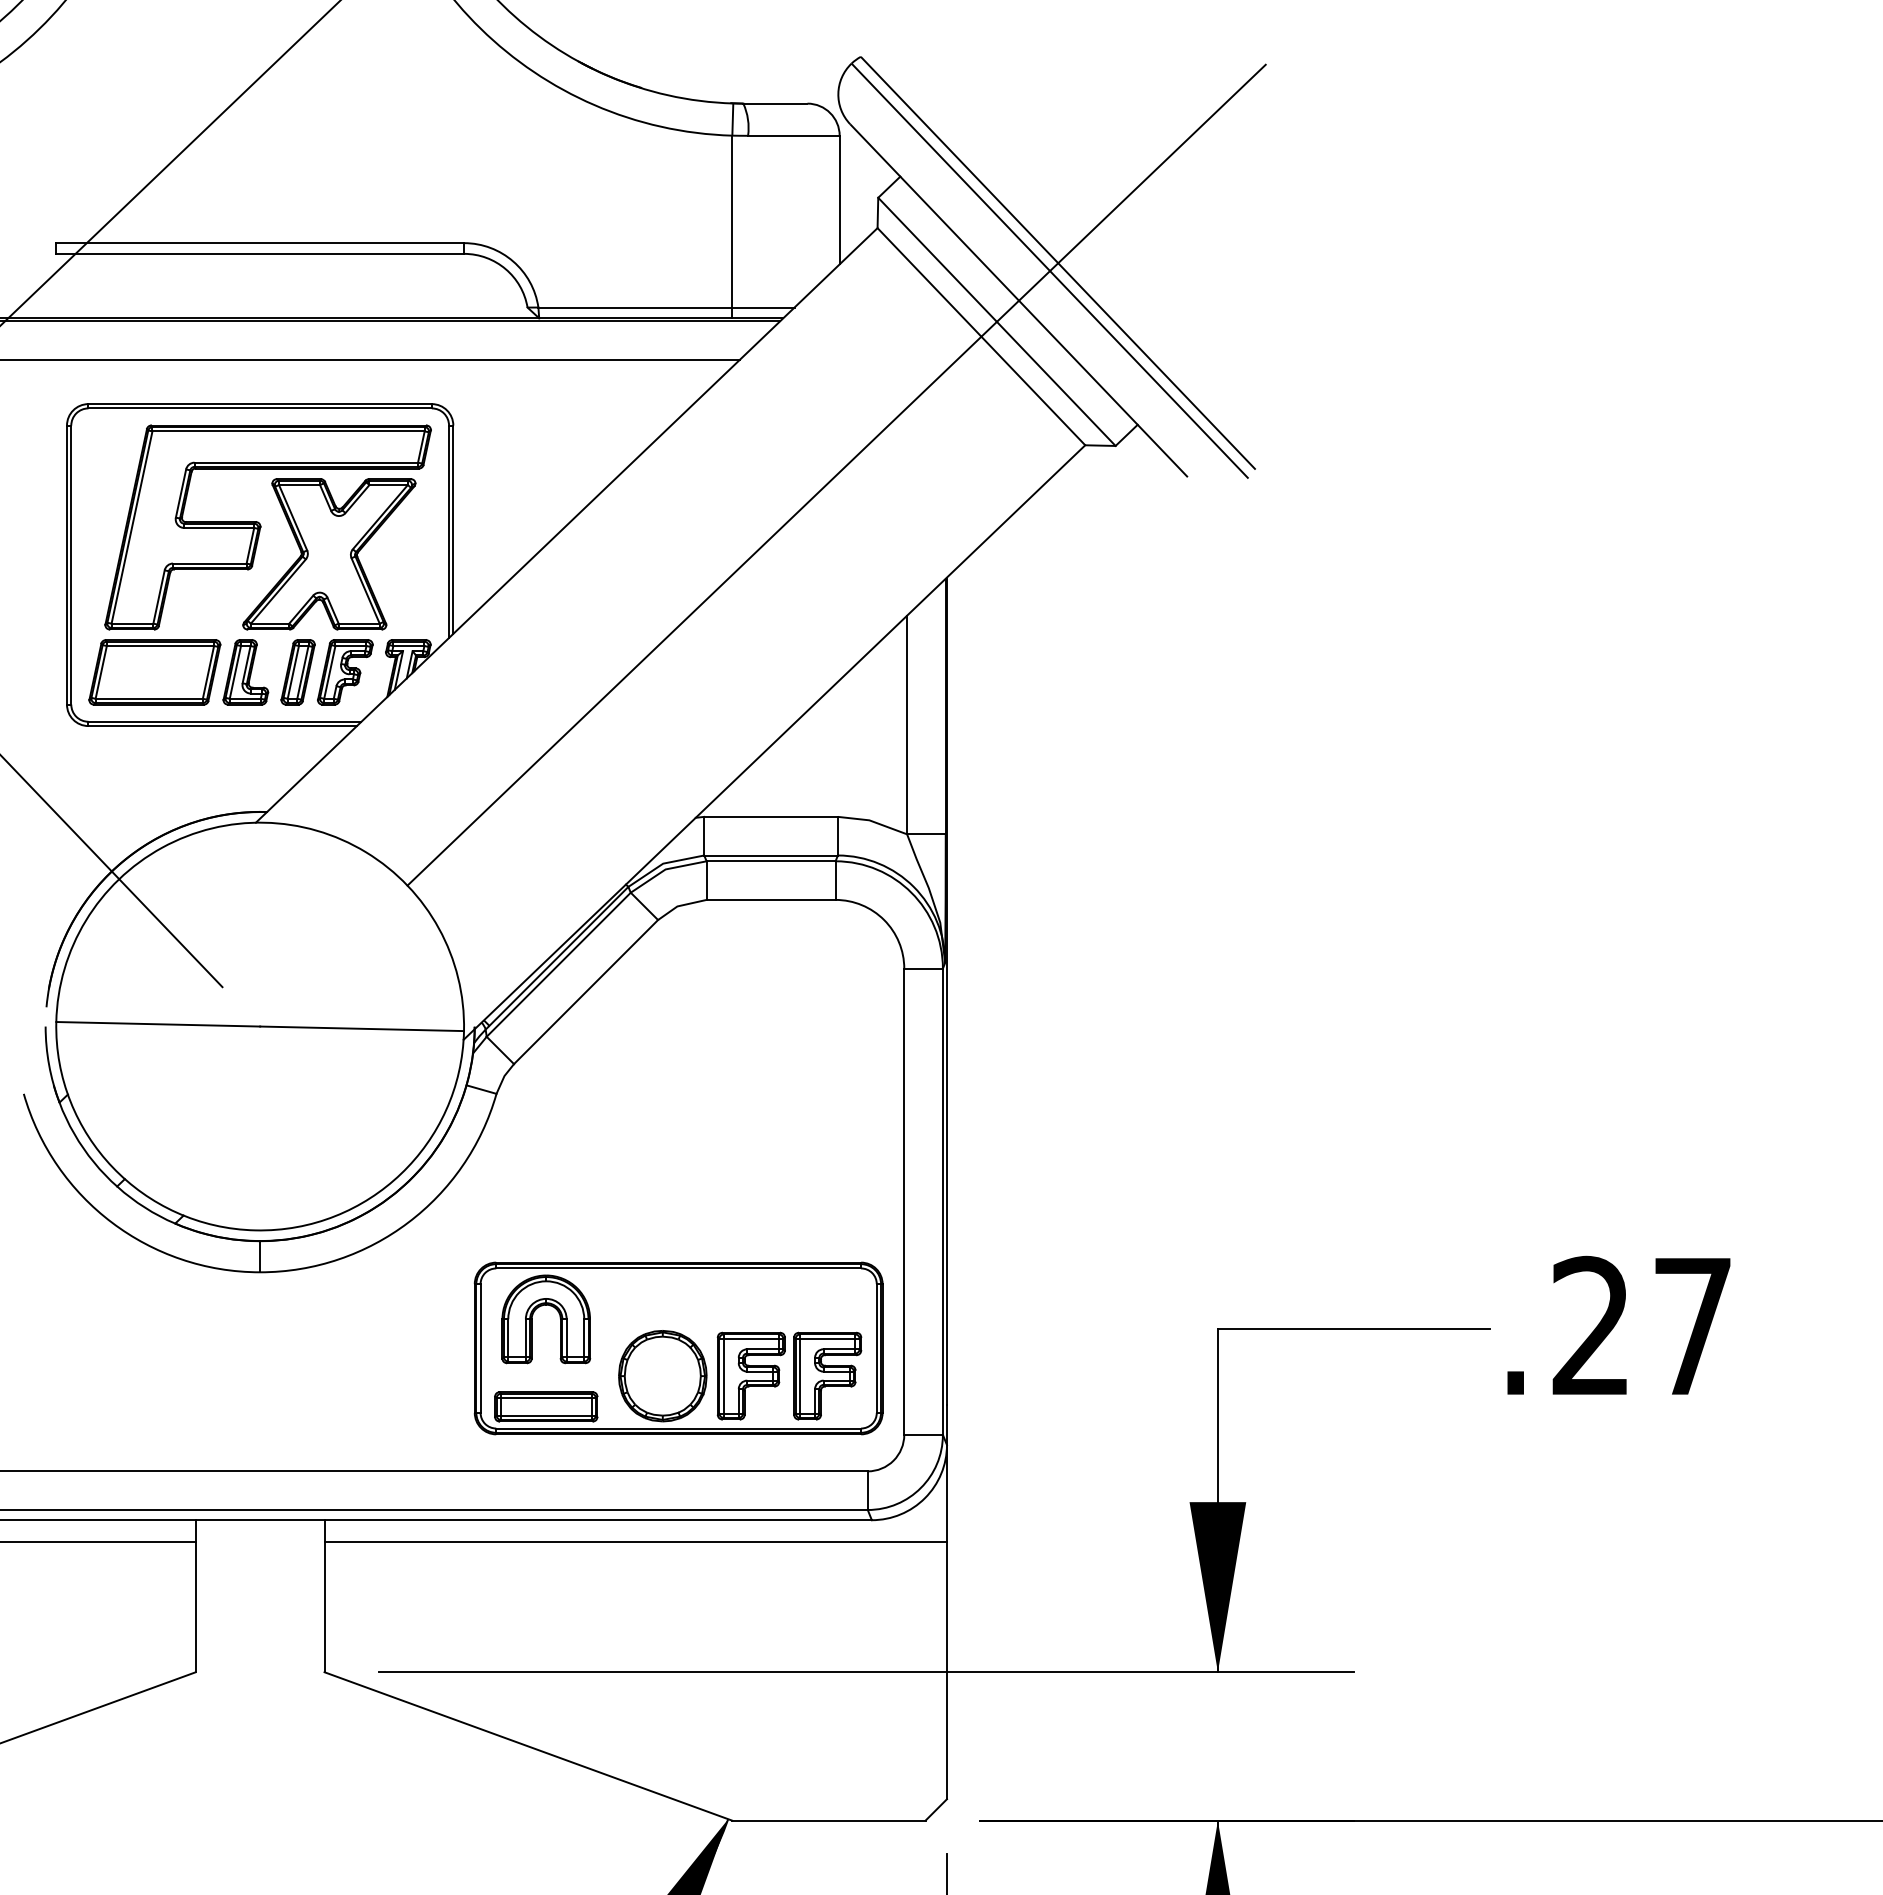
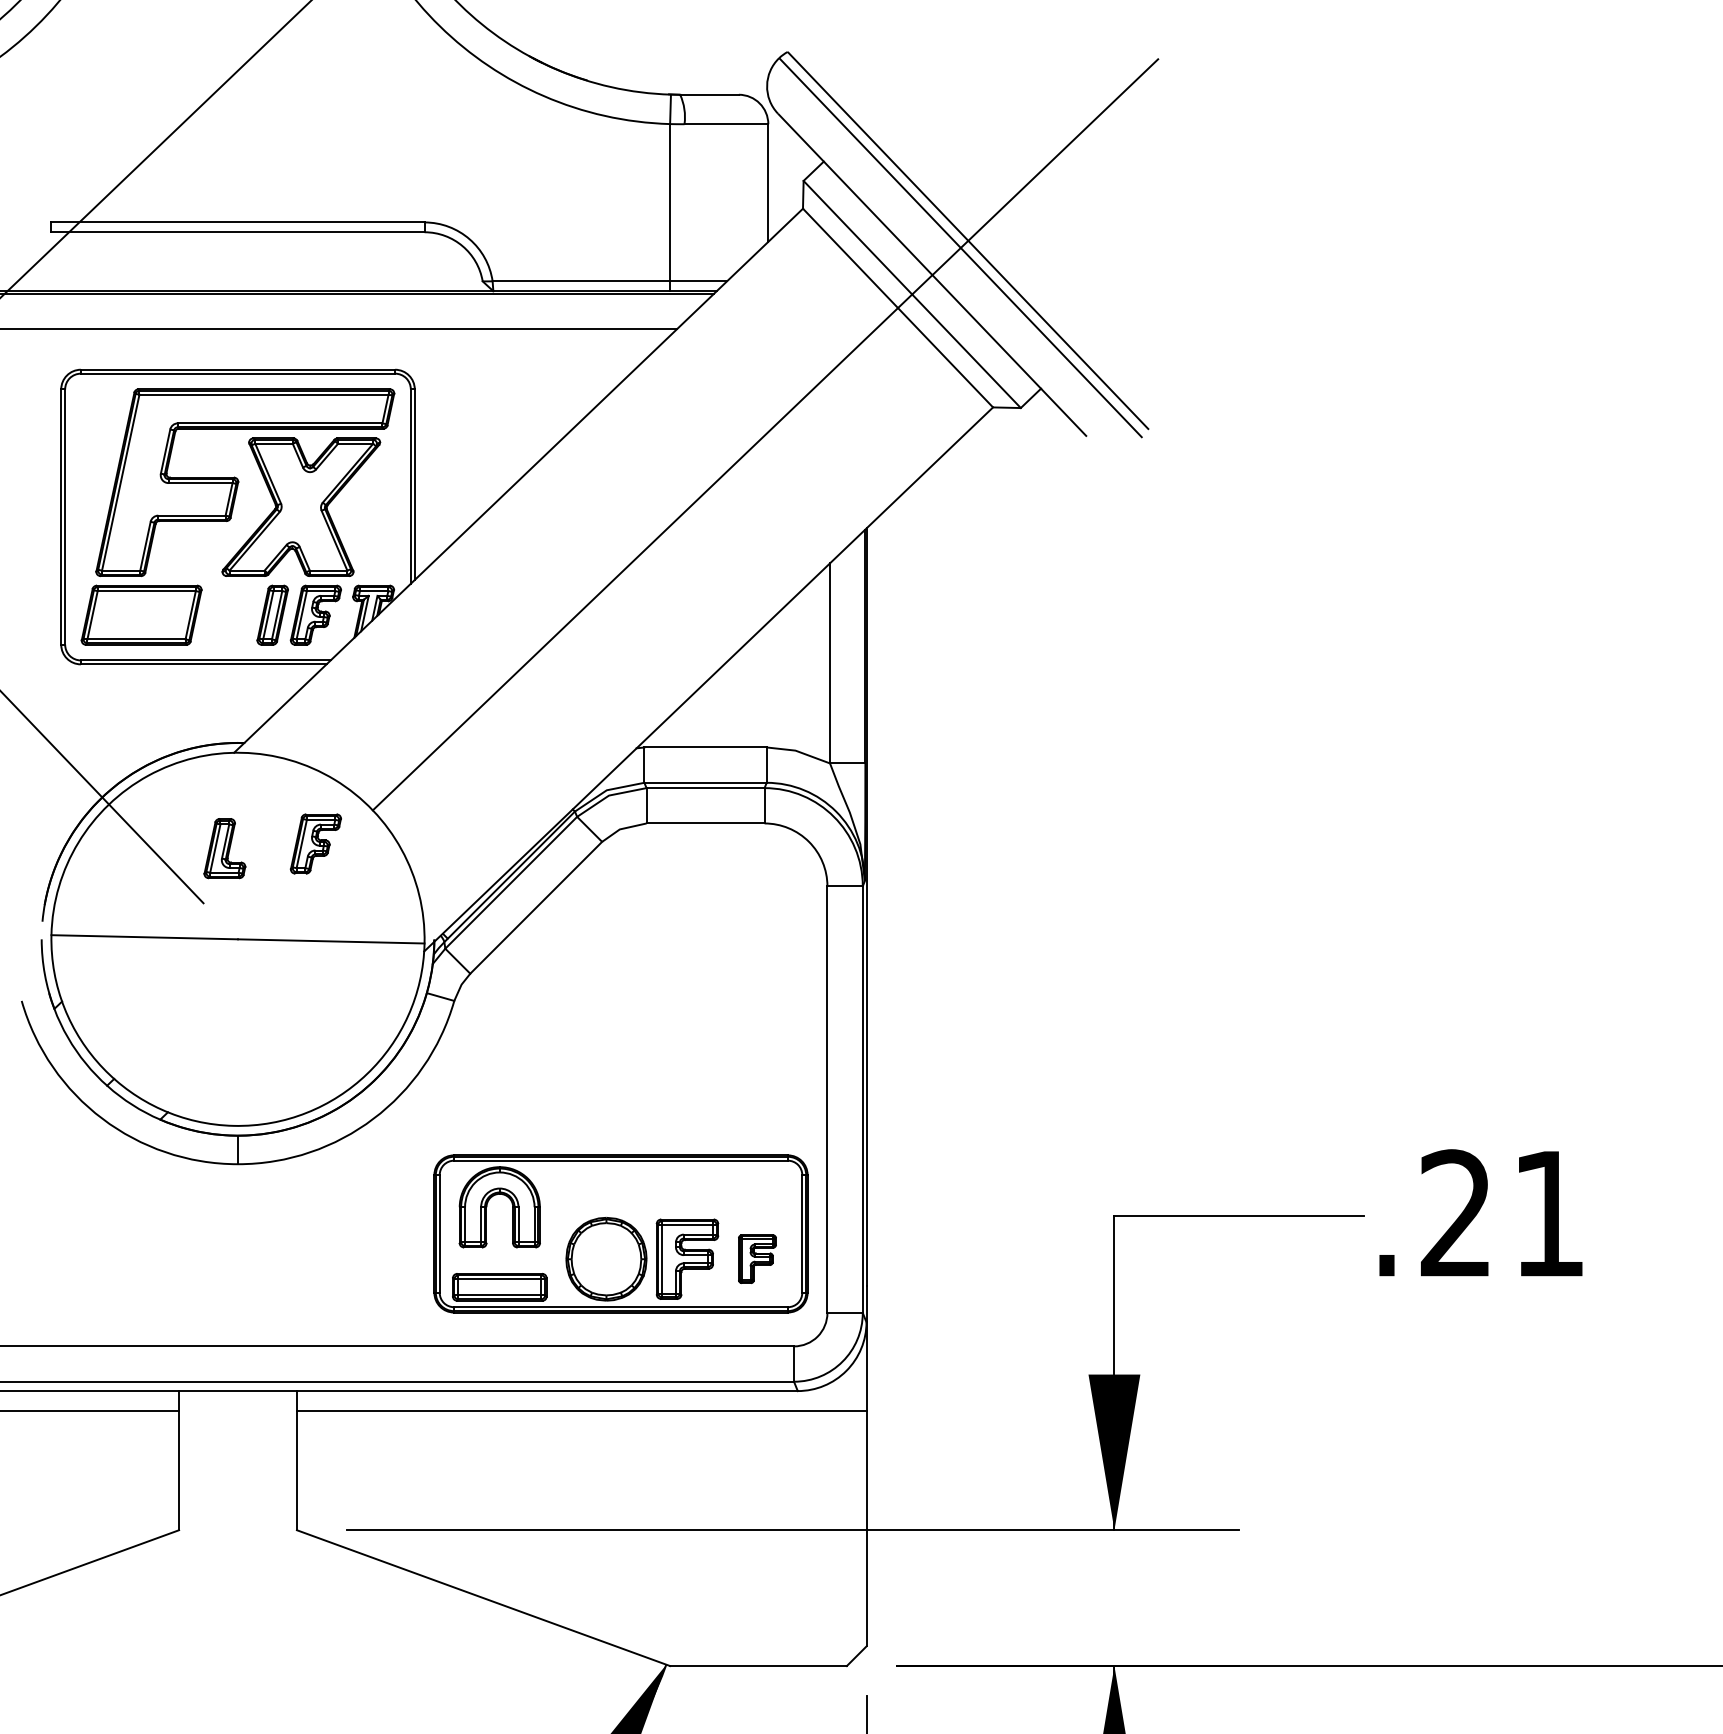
part: (245, 672) -> (224, 848), moved
part: (345, 922) -> (316, 844), added
text: (1692, 1326) -> (1548, 1213), .27 -> .21
part: (827, 1375) -> (757, 1258), size x0.6

